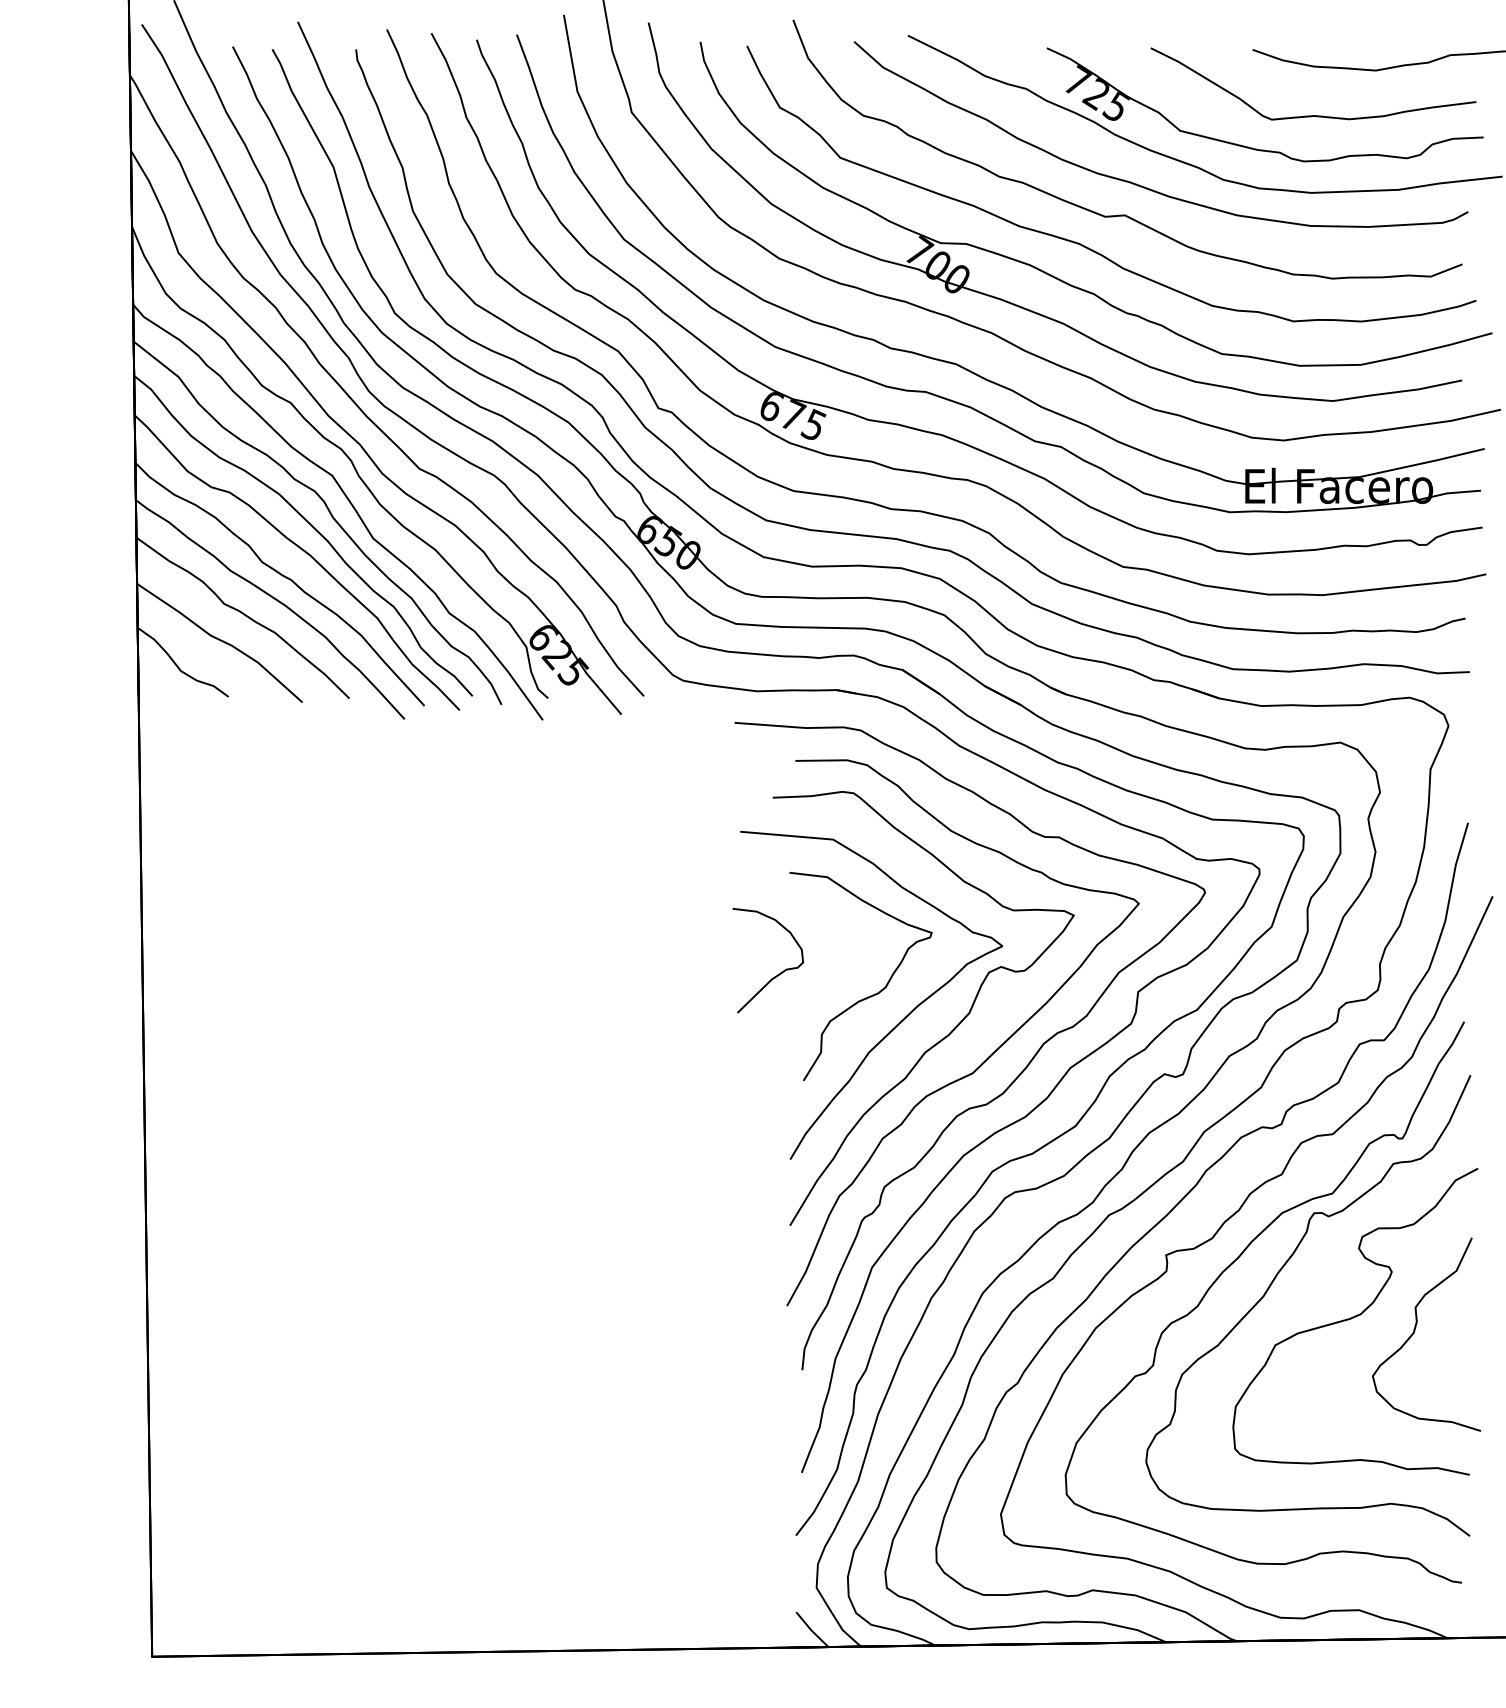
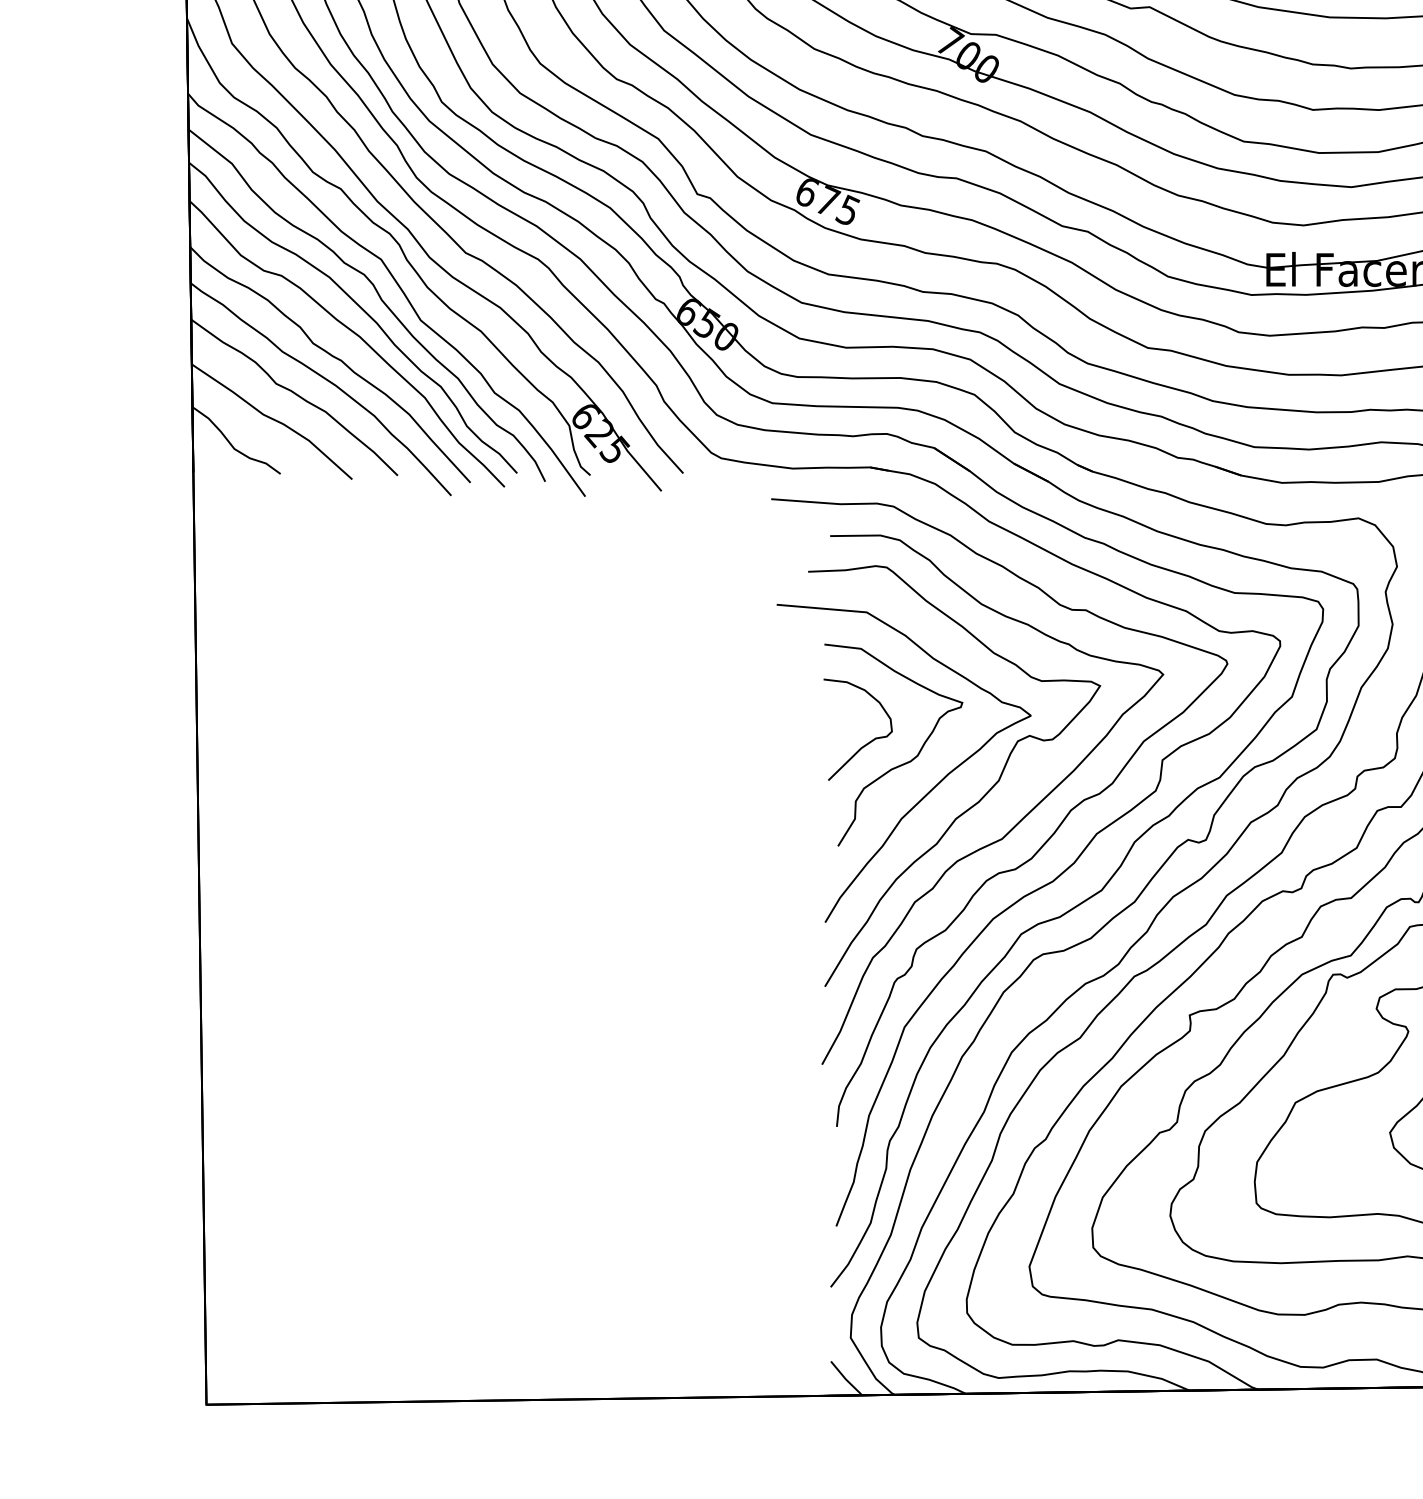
part: (778, 973) -> (868, 742), moved

